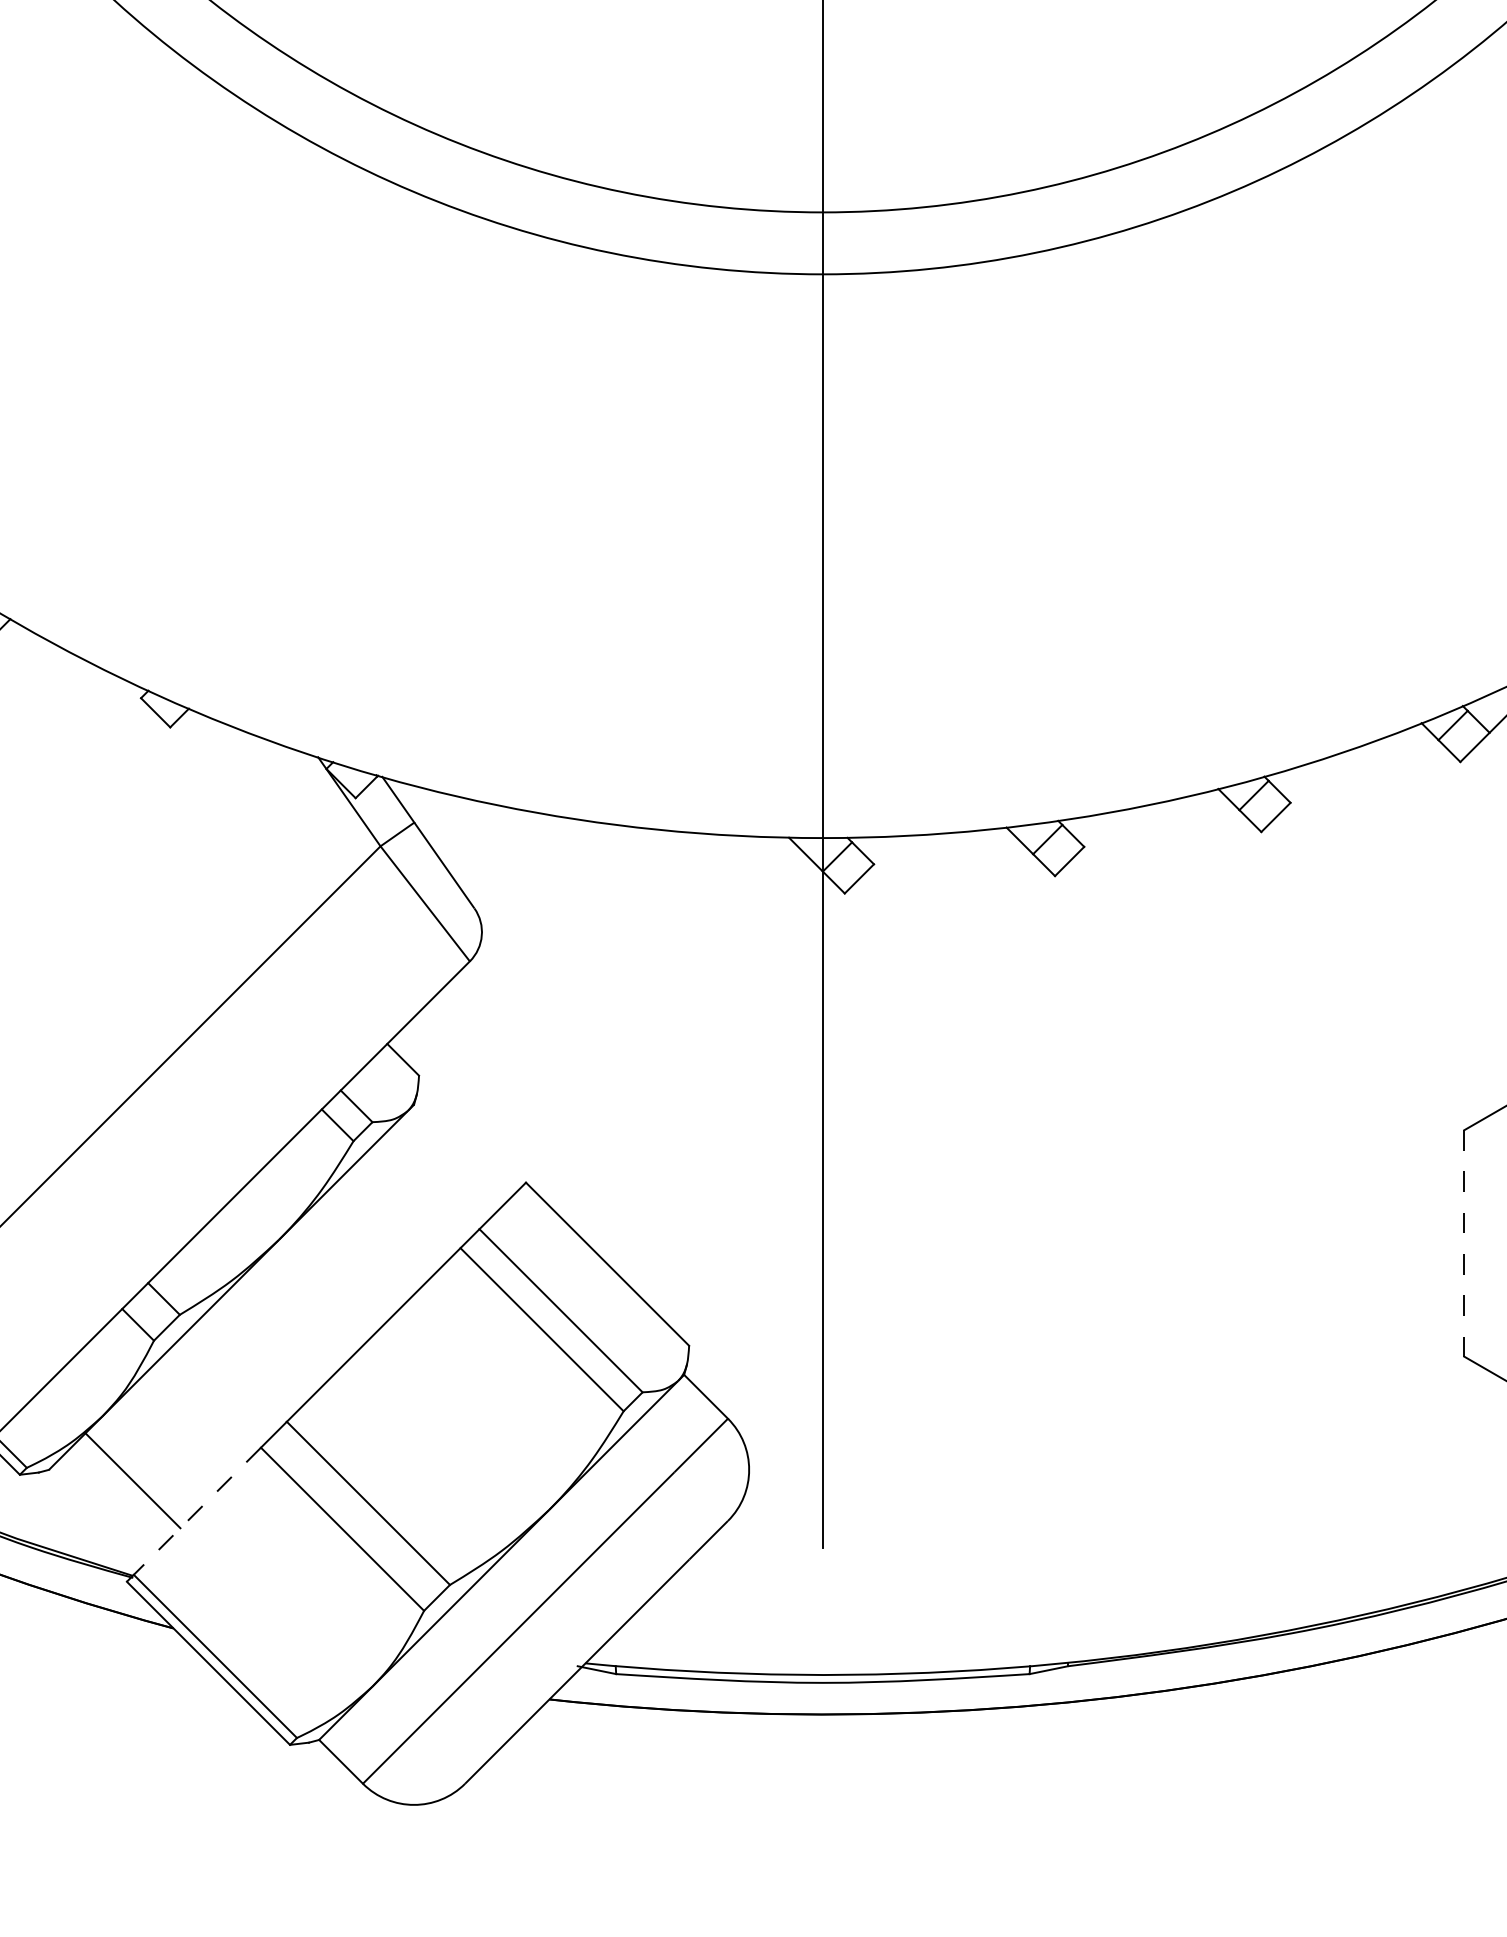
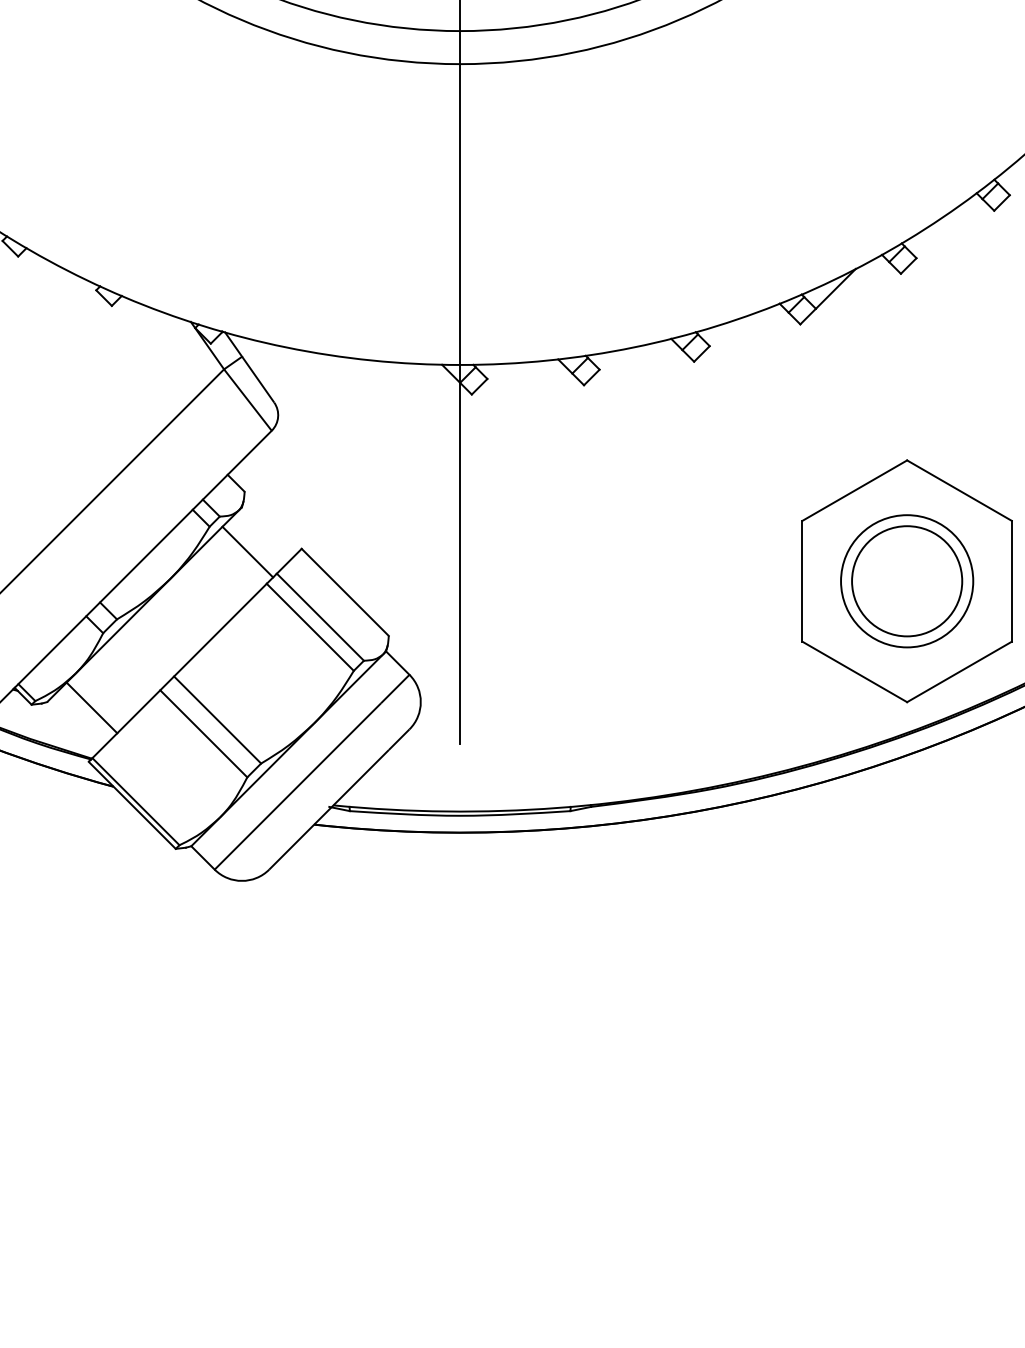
line: (424, 1187) -> (247, 551), added
line: (1464, 1243) -> (802, 581), dashed -> solid
line: (197, 1511) -> (126, 724), dashed -> solid

